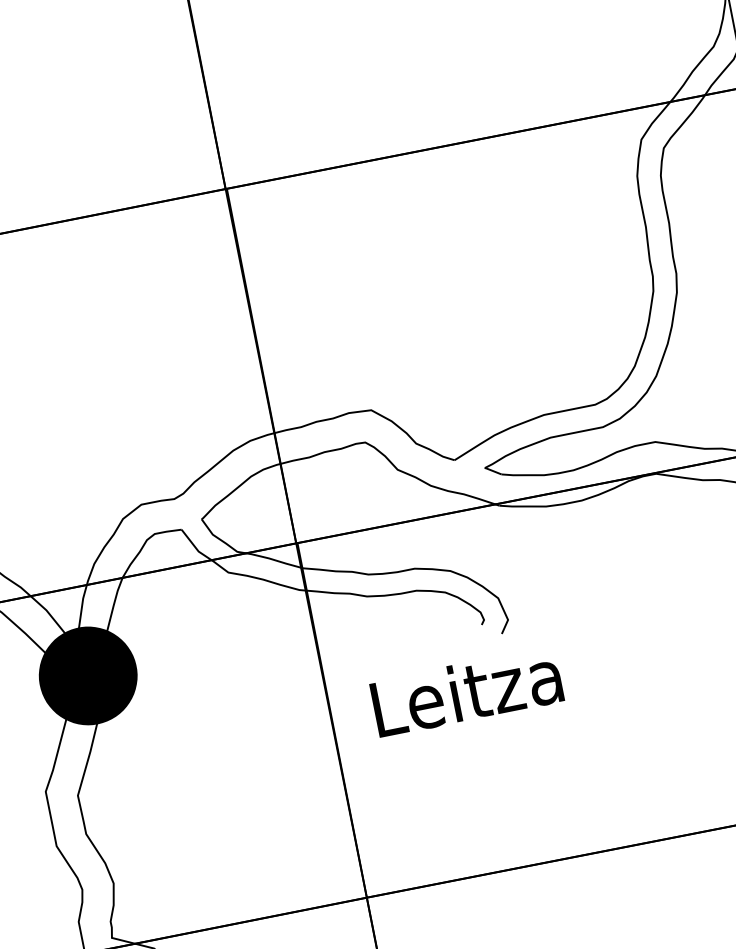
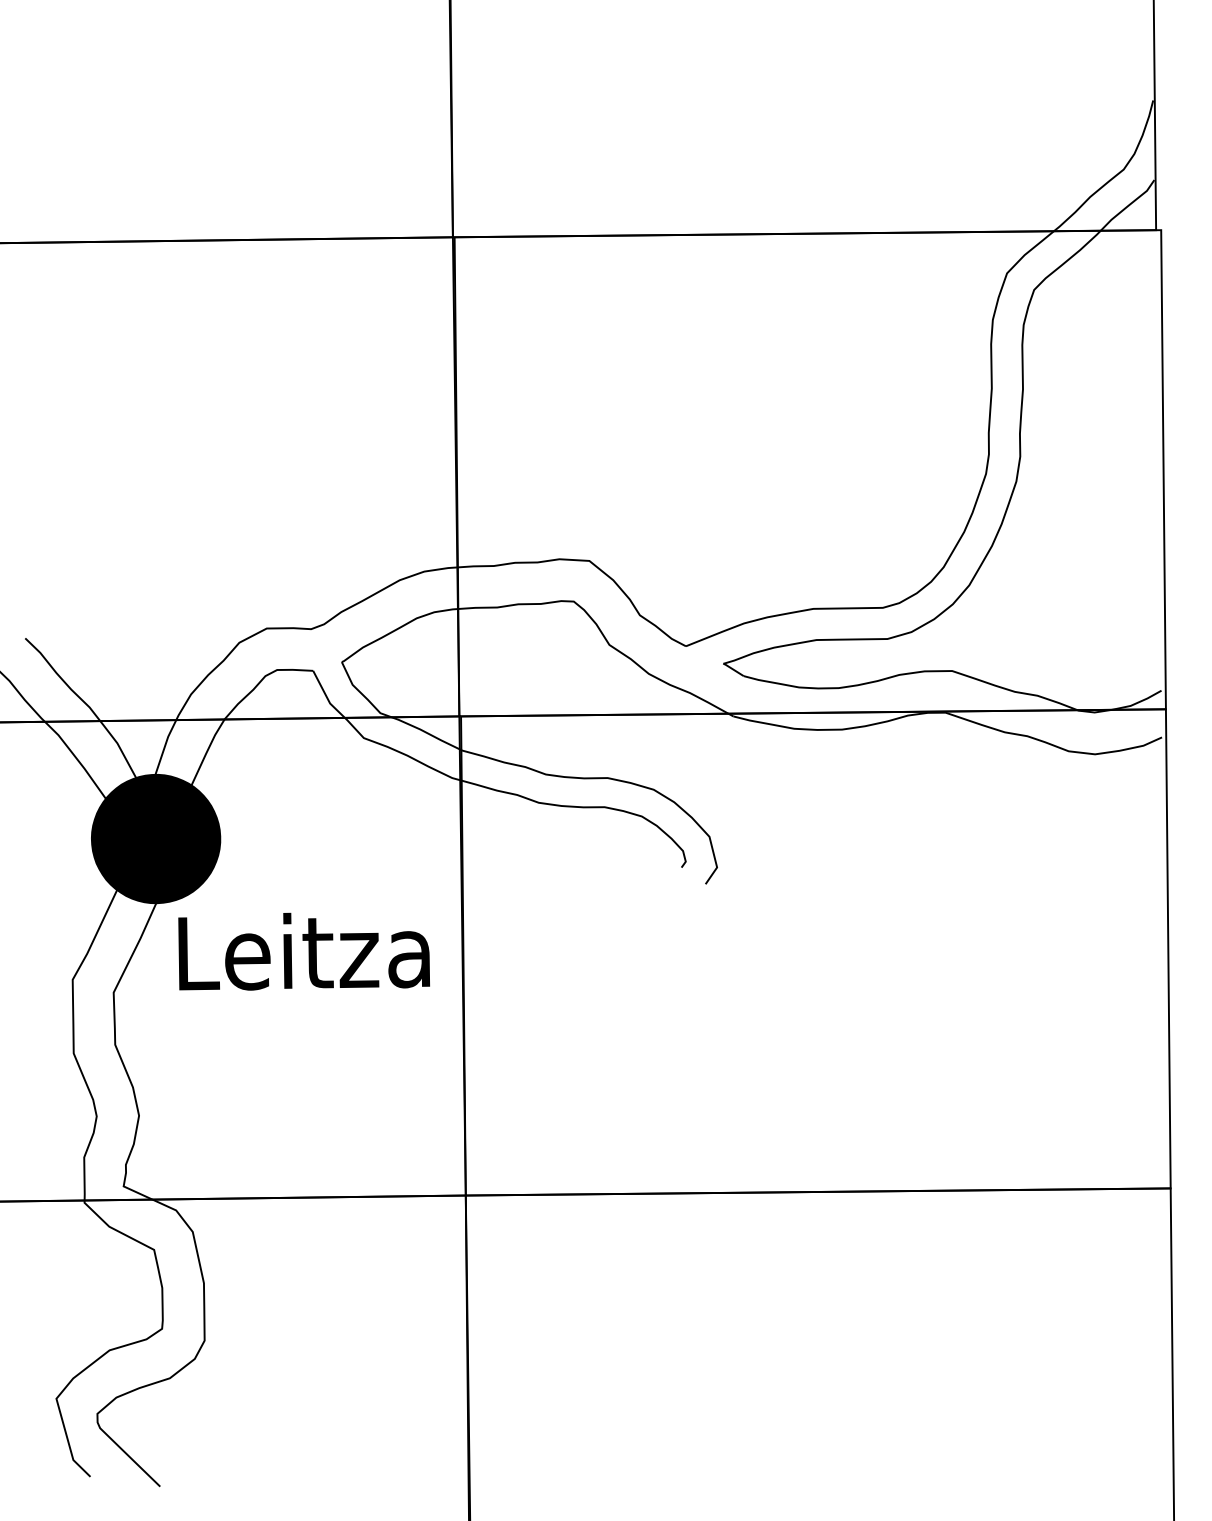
text: (466, 692) -> (303, 951), moved

